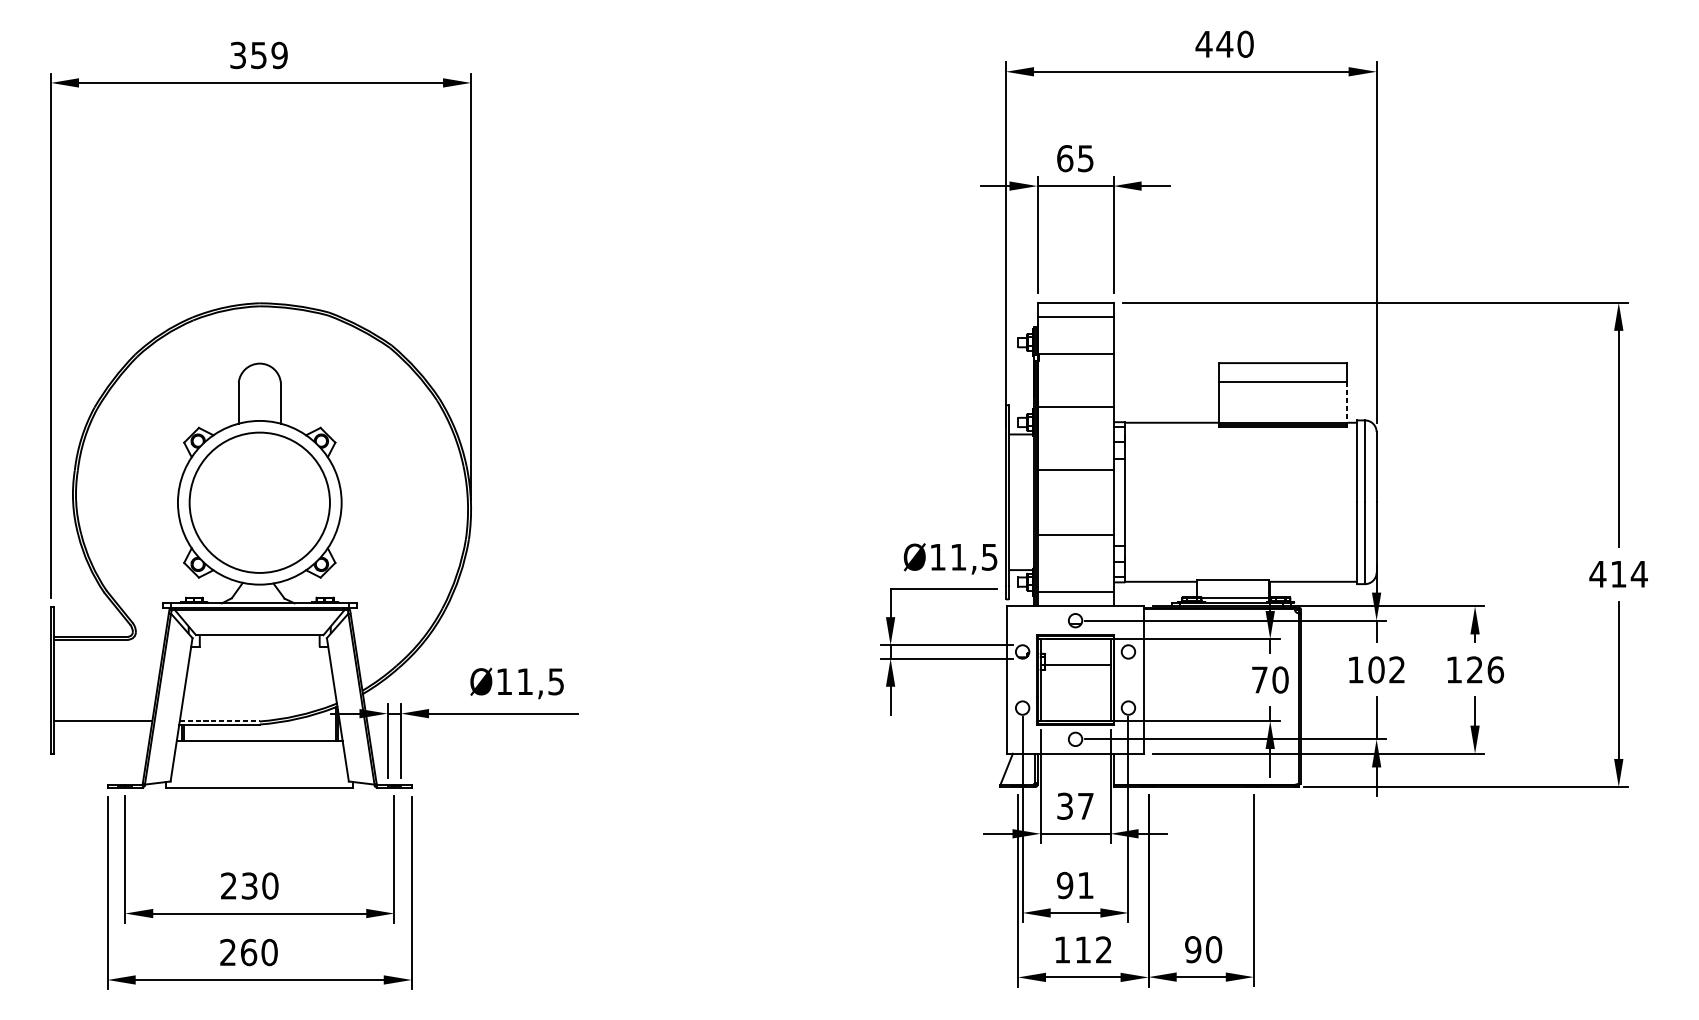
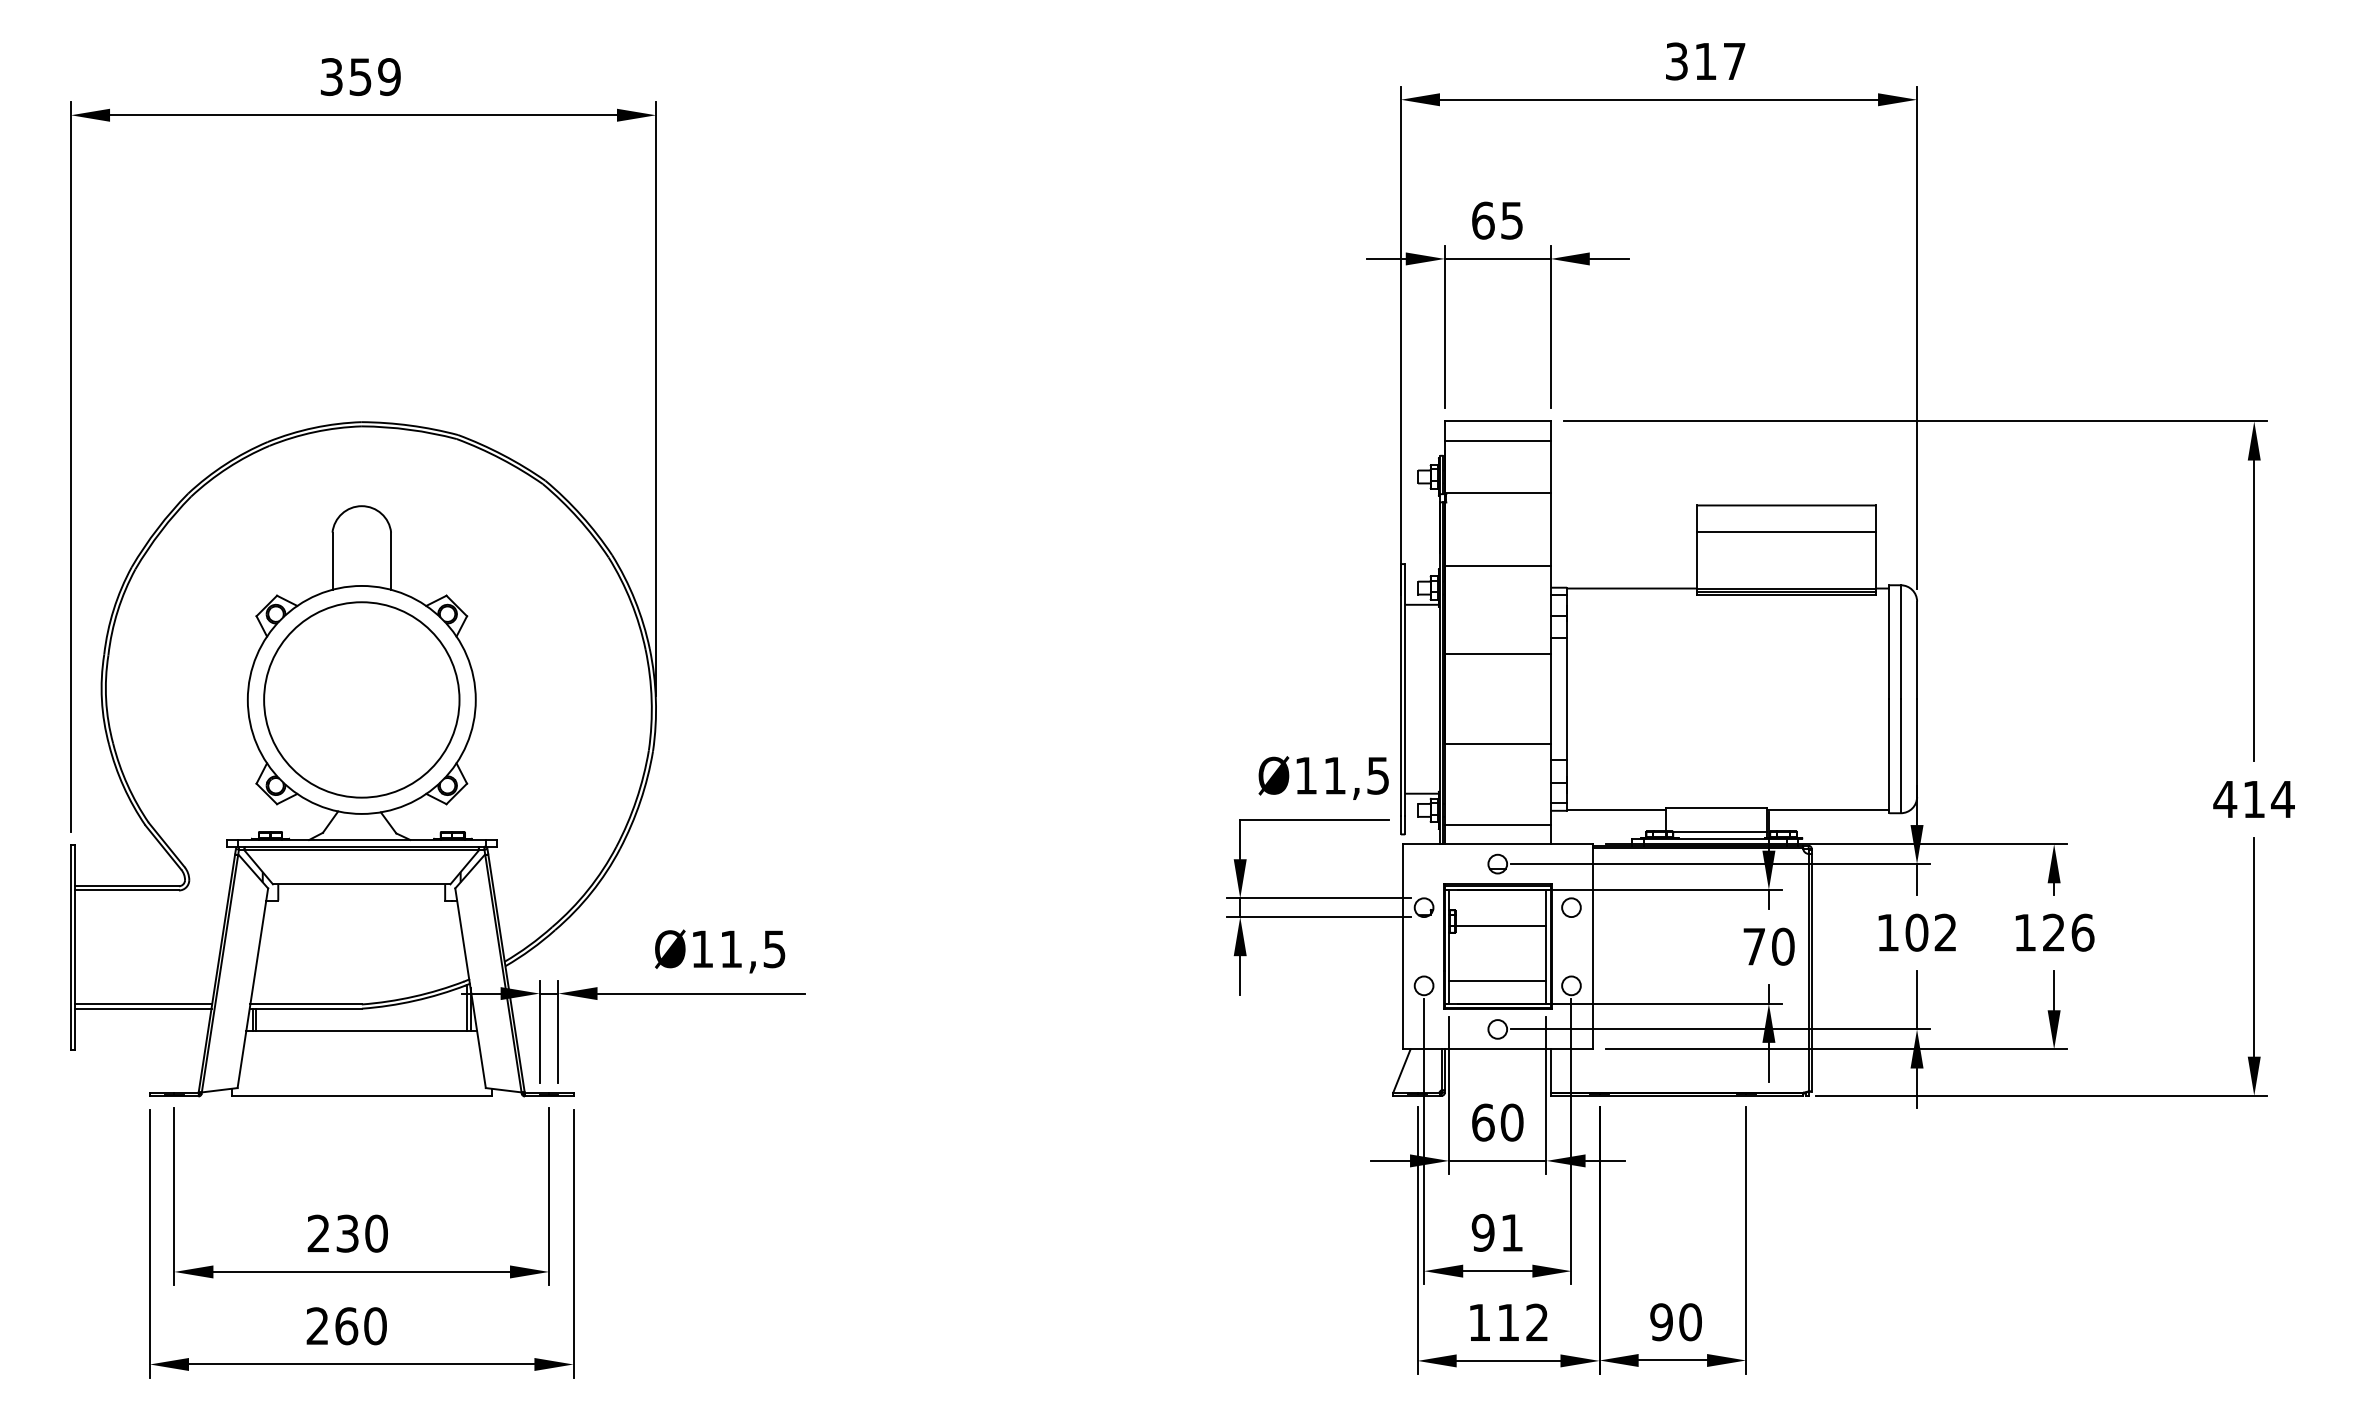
text: (1224, 44) -> (1705, 61), 440 -> 317
line: (1347, 402) -> (1876, 560), dashed -> solid
line: (1075, 704) -> (1497, 980), added
line: (220, 721) -> (306, 1004), dashed -> solid
line: (103, 724) -> (143, 1008), added
text: (1075, 806) -> (1497, 1122), 37 -> 60

